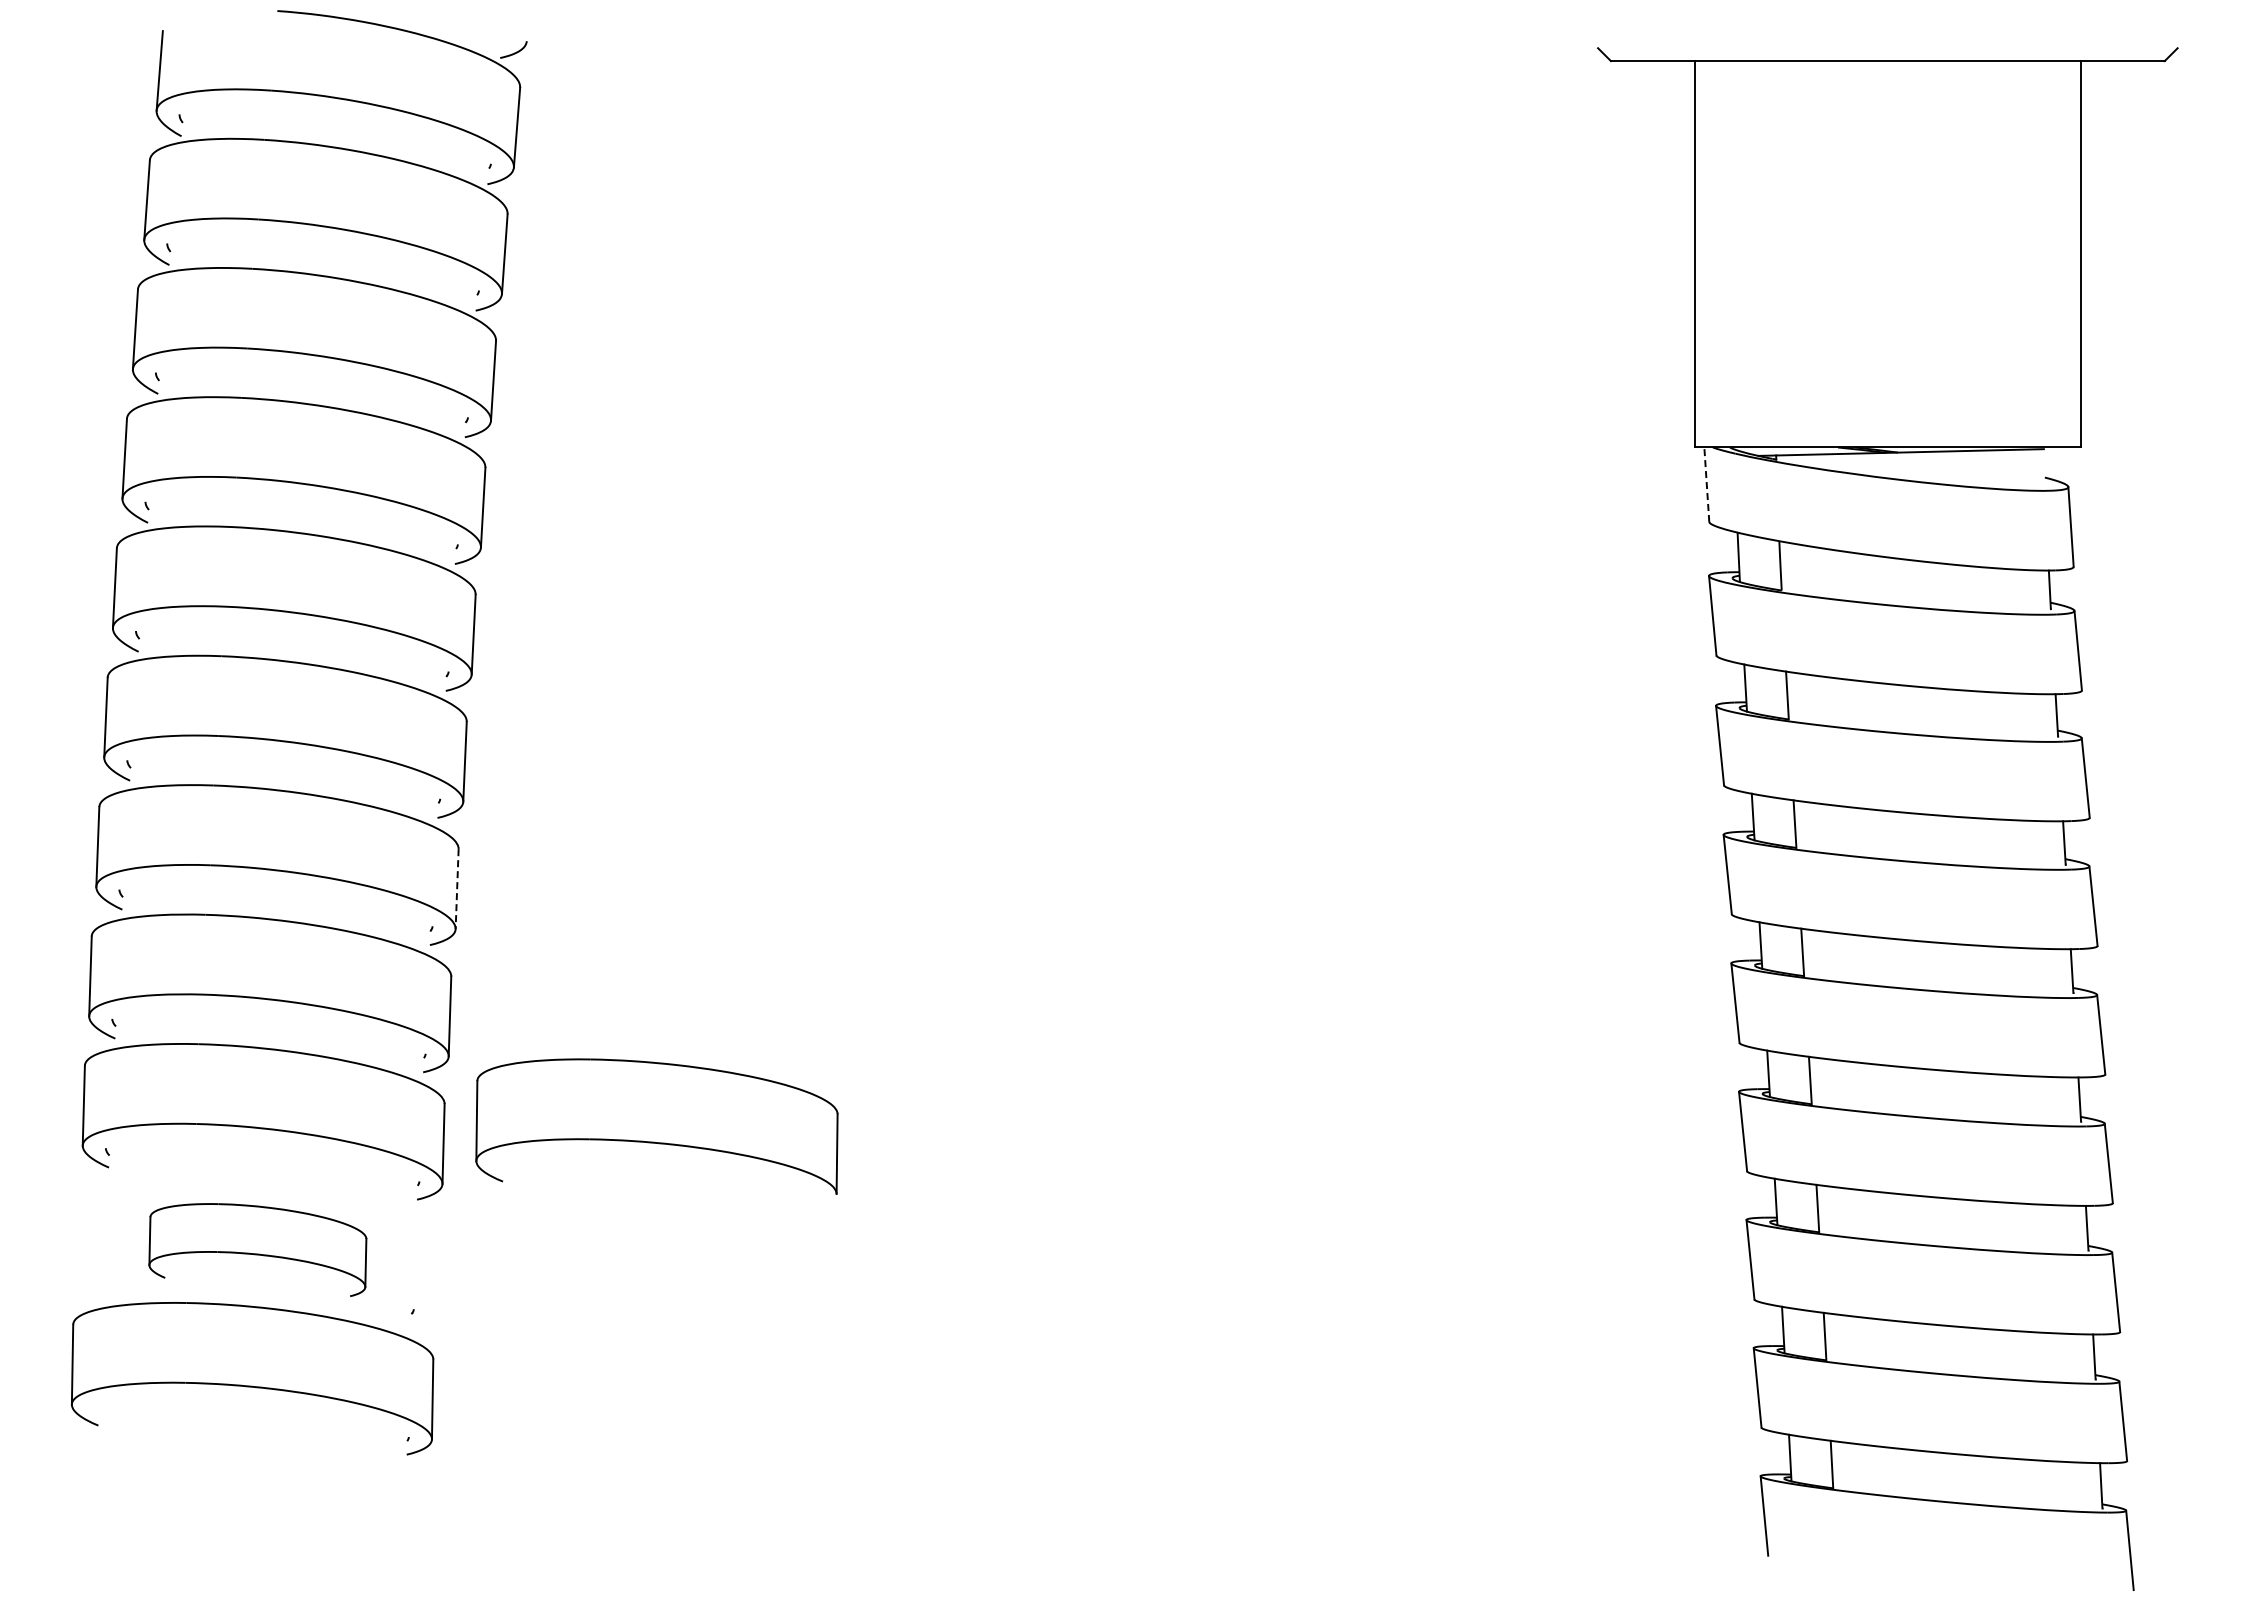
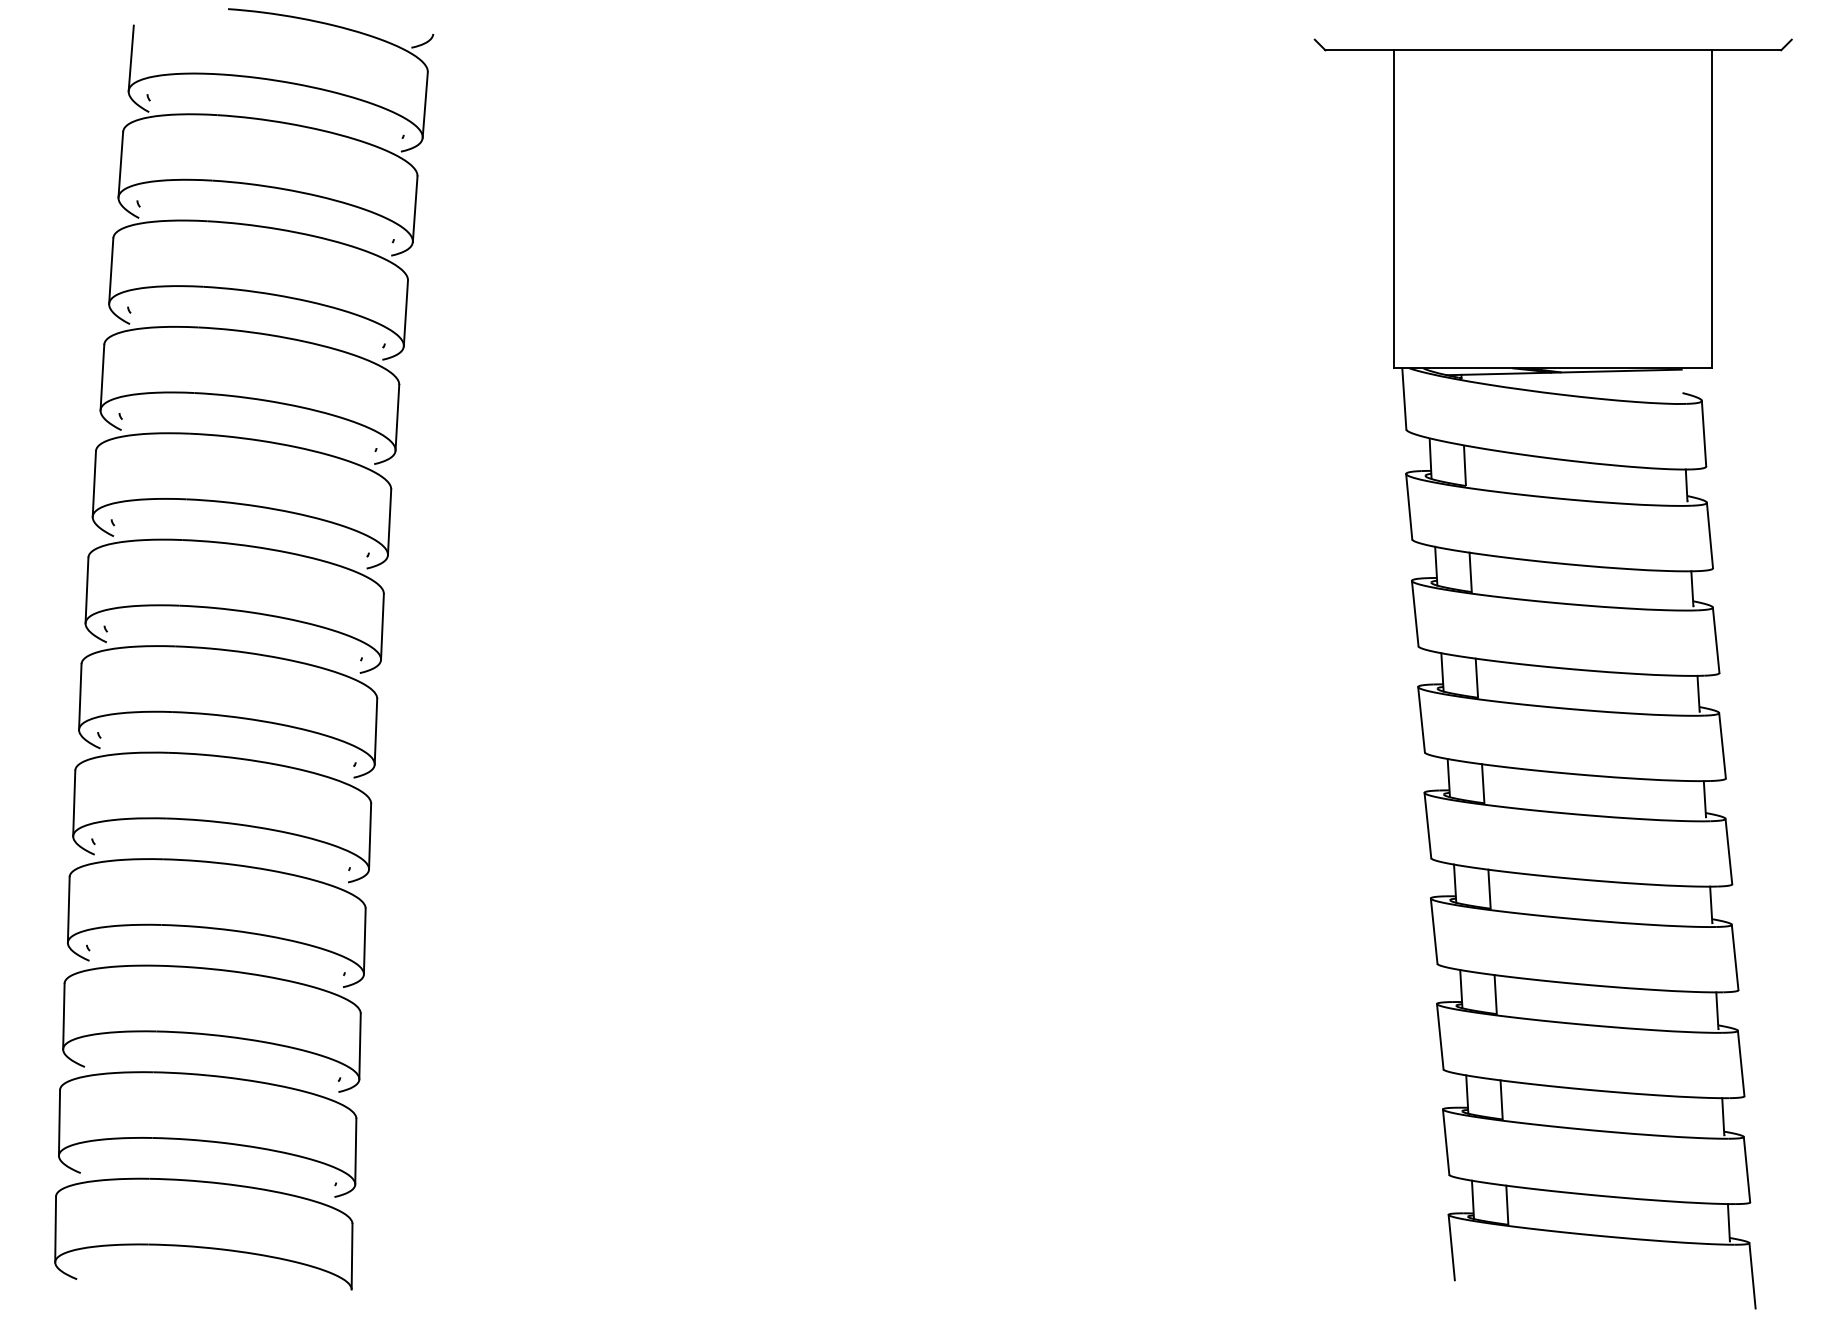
line: (1706, 484) -> (1404, 398), dashed -> solid
line: (457, 889) -> (376, 732), dashed -> solid
part: (656, 1126) -> (203, 1233), moved
part: (257, 1249) -> (211, 1028), size x1.67

